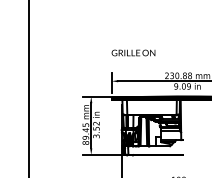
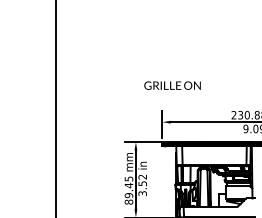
text: (133, 52) -> (172, 85), moved

